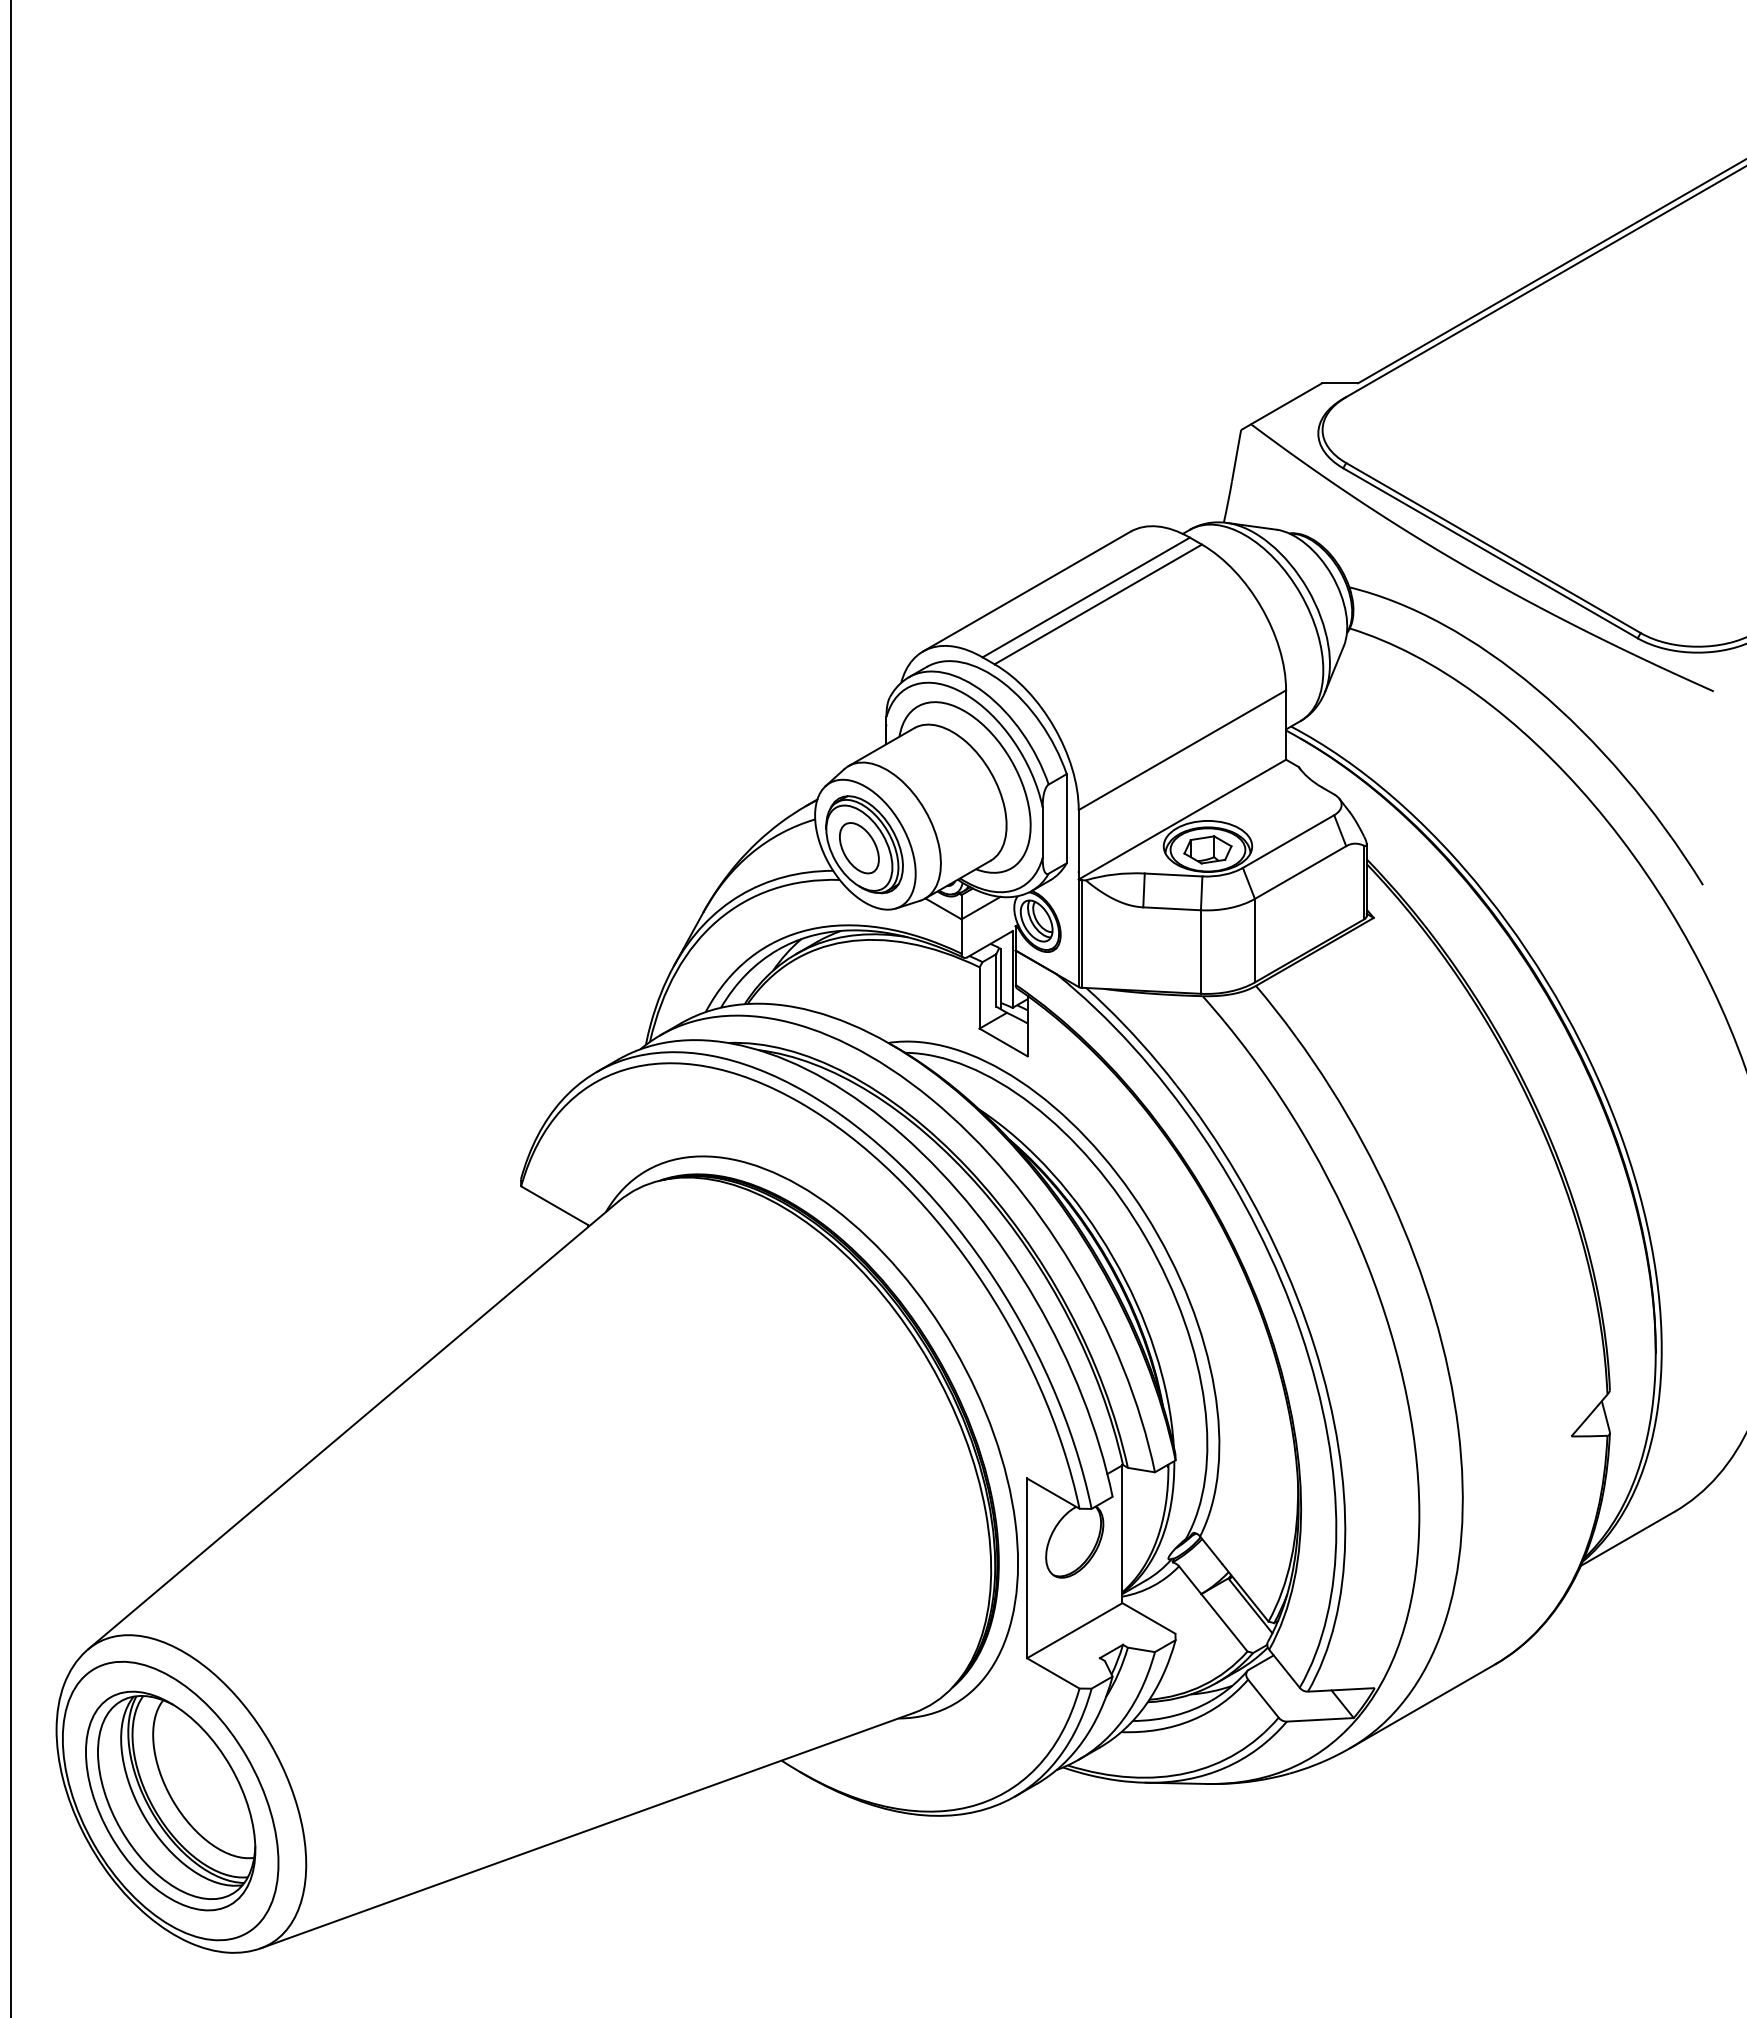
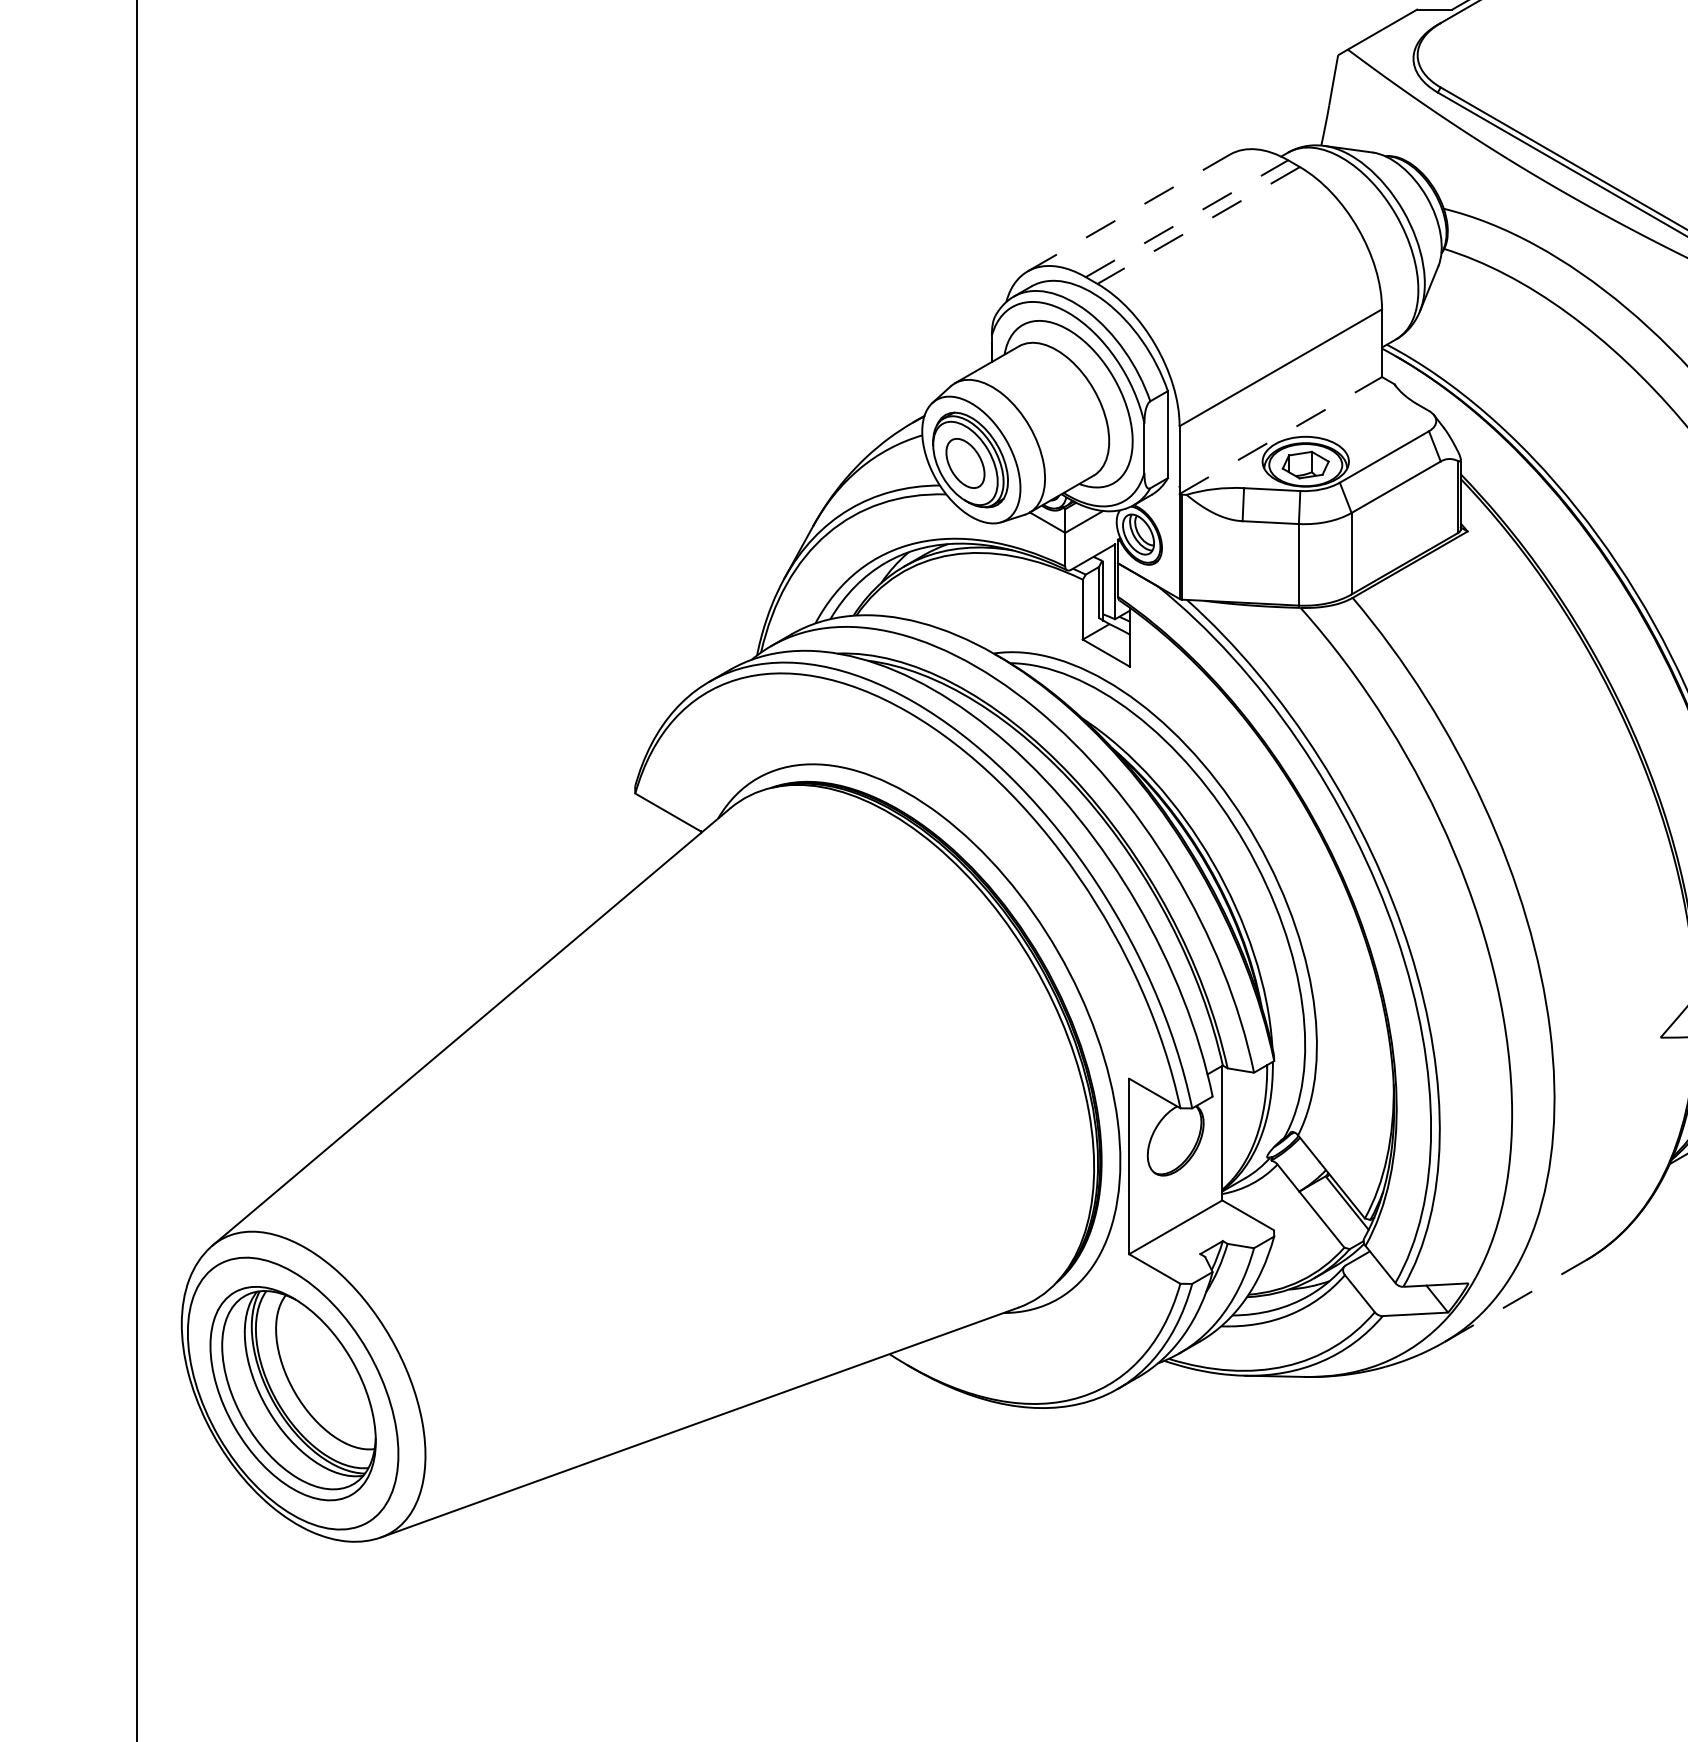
line: (1026, 591) -> (1128, 212), solid -> dashed
line: (1086, 597) -> (1187, 218), solid -> dashed
line: (1098, 604) -> (1198, 225), solid -> dashed
line: (1182, 819) -> (1280, 435), solid -> dashed
line: (1422, 1706) -> (1515, 1301), solid -> dashed

